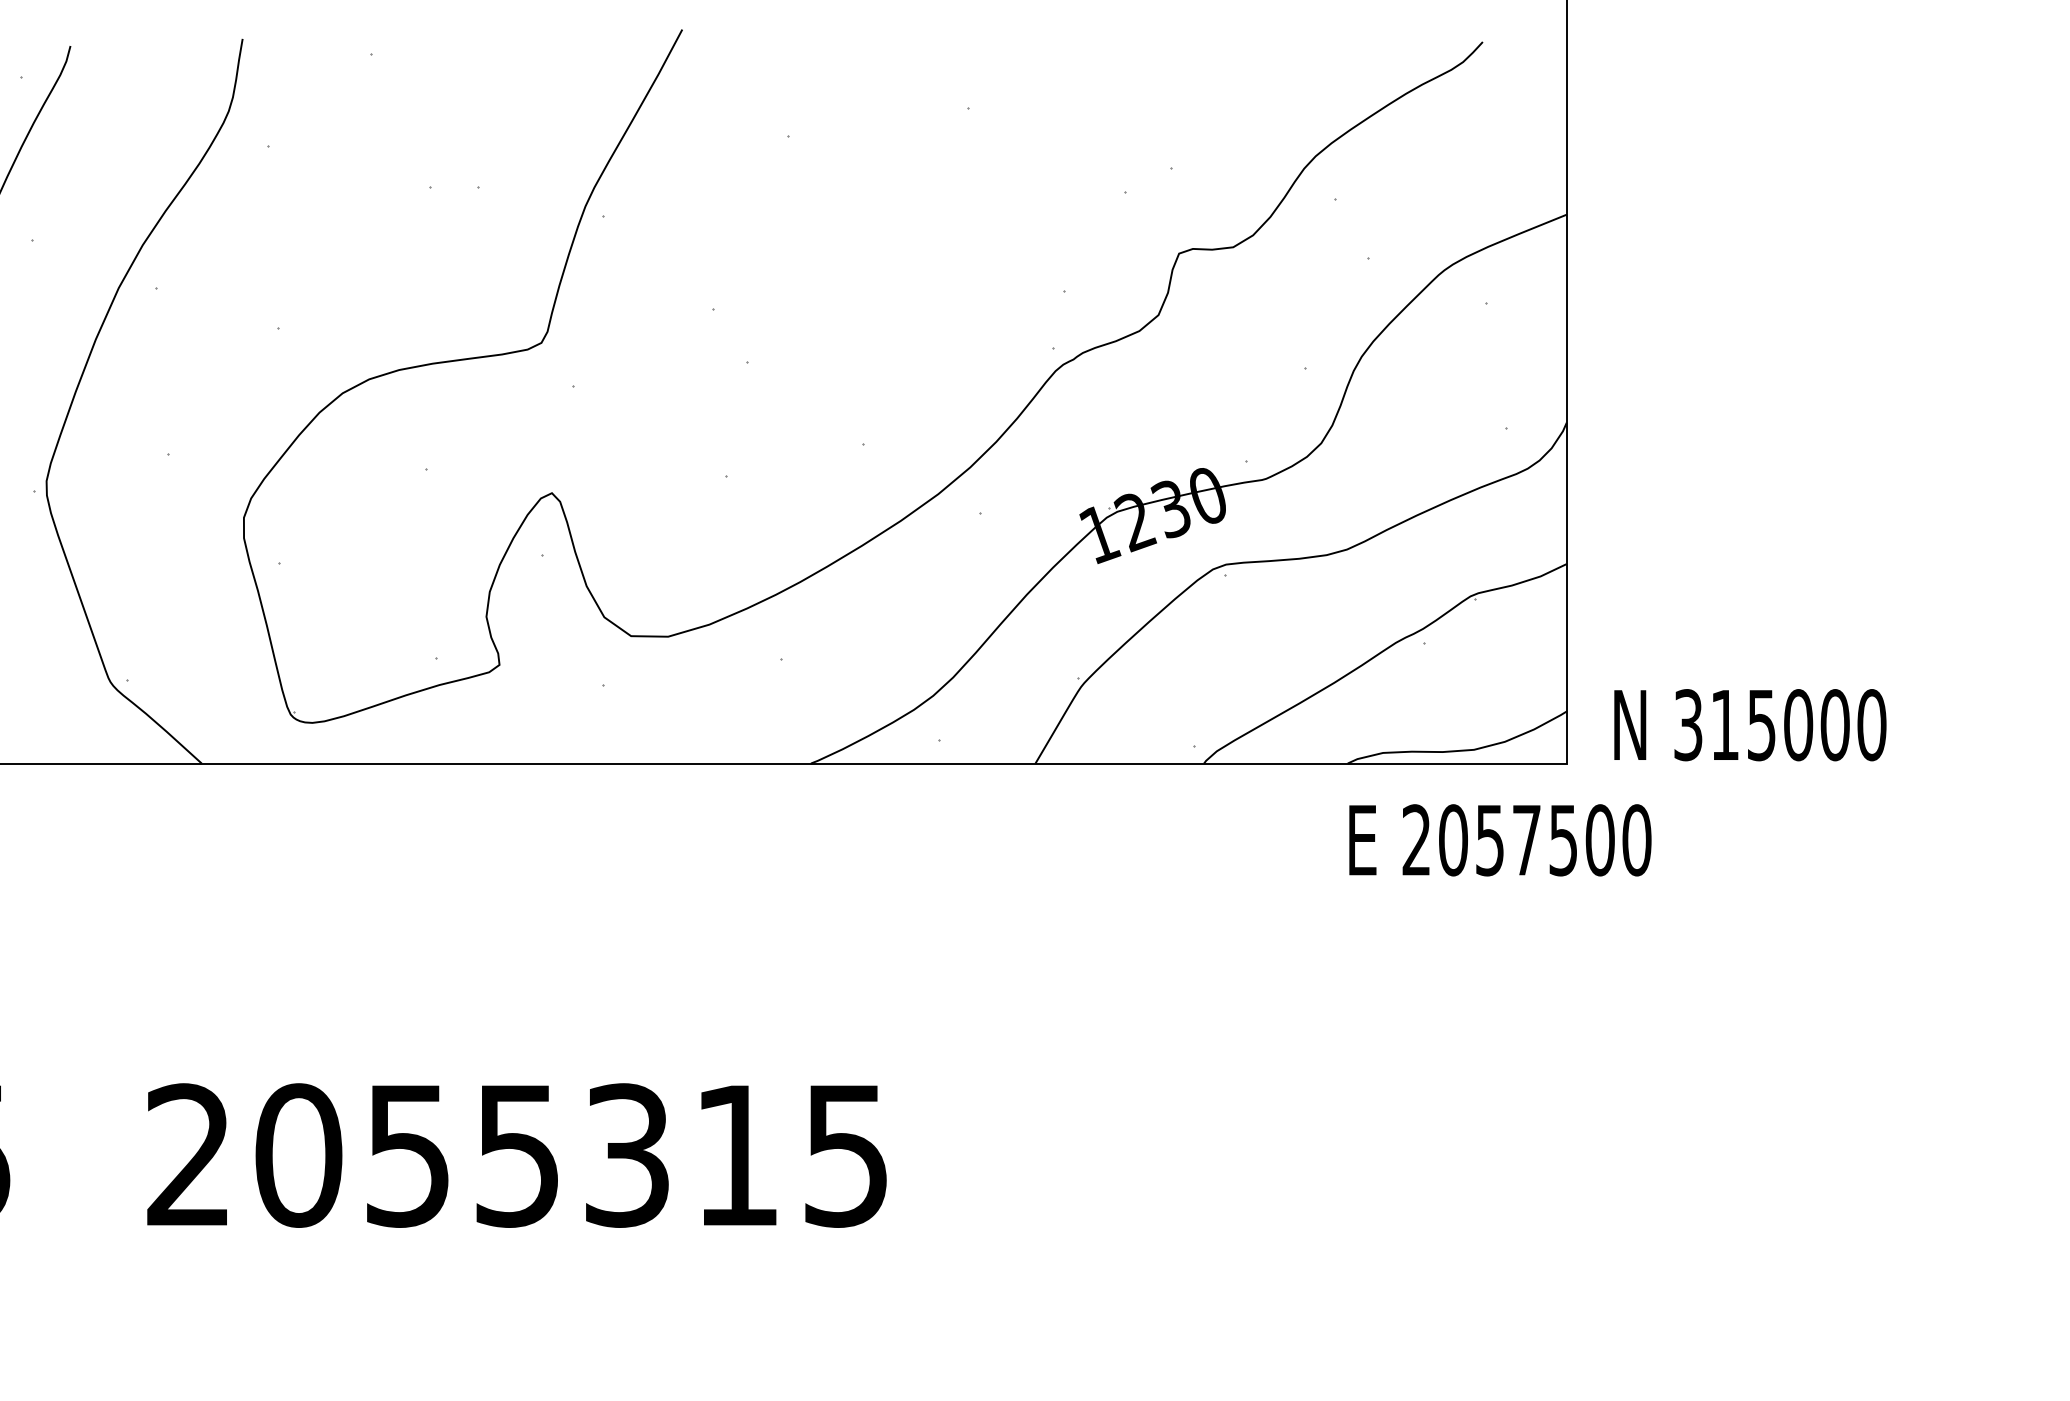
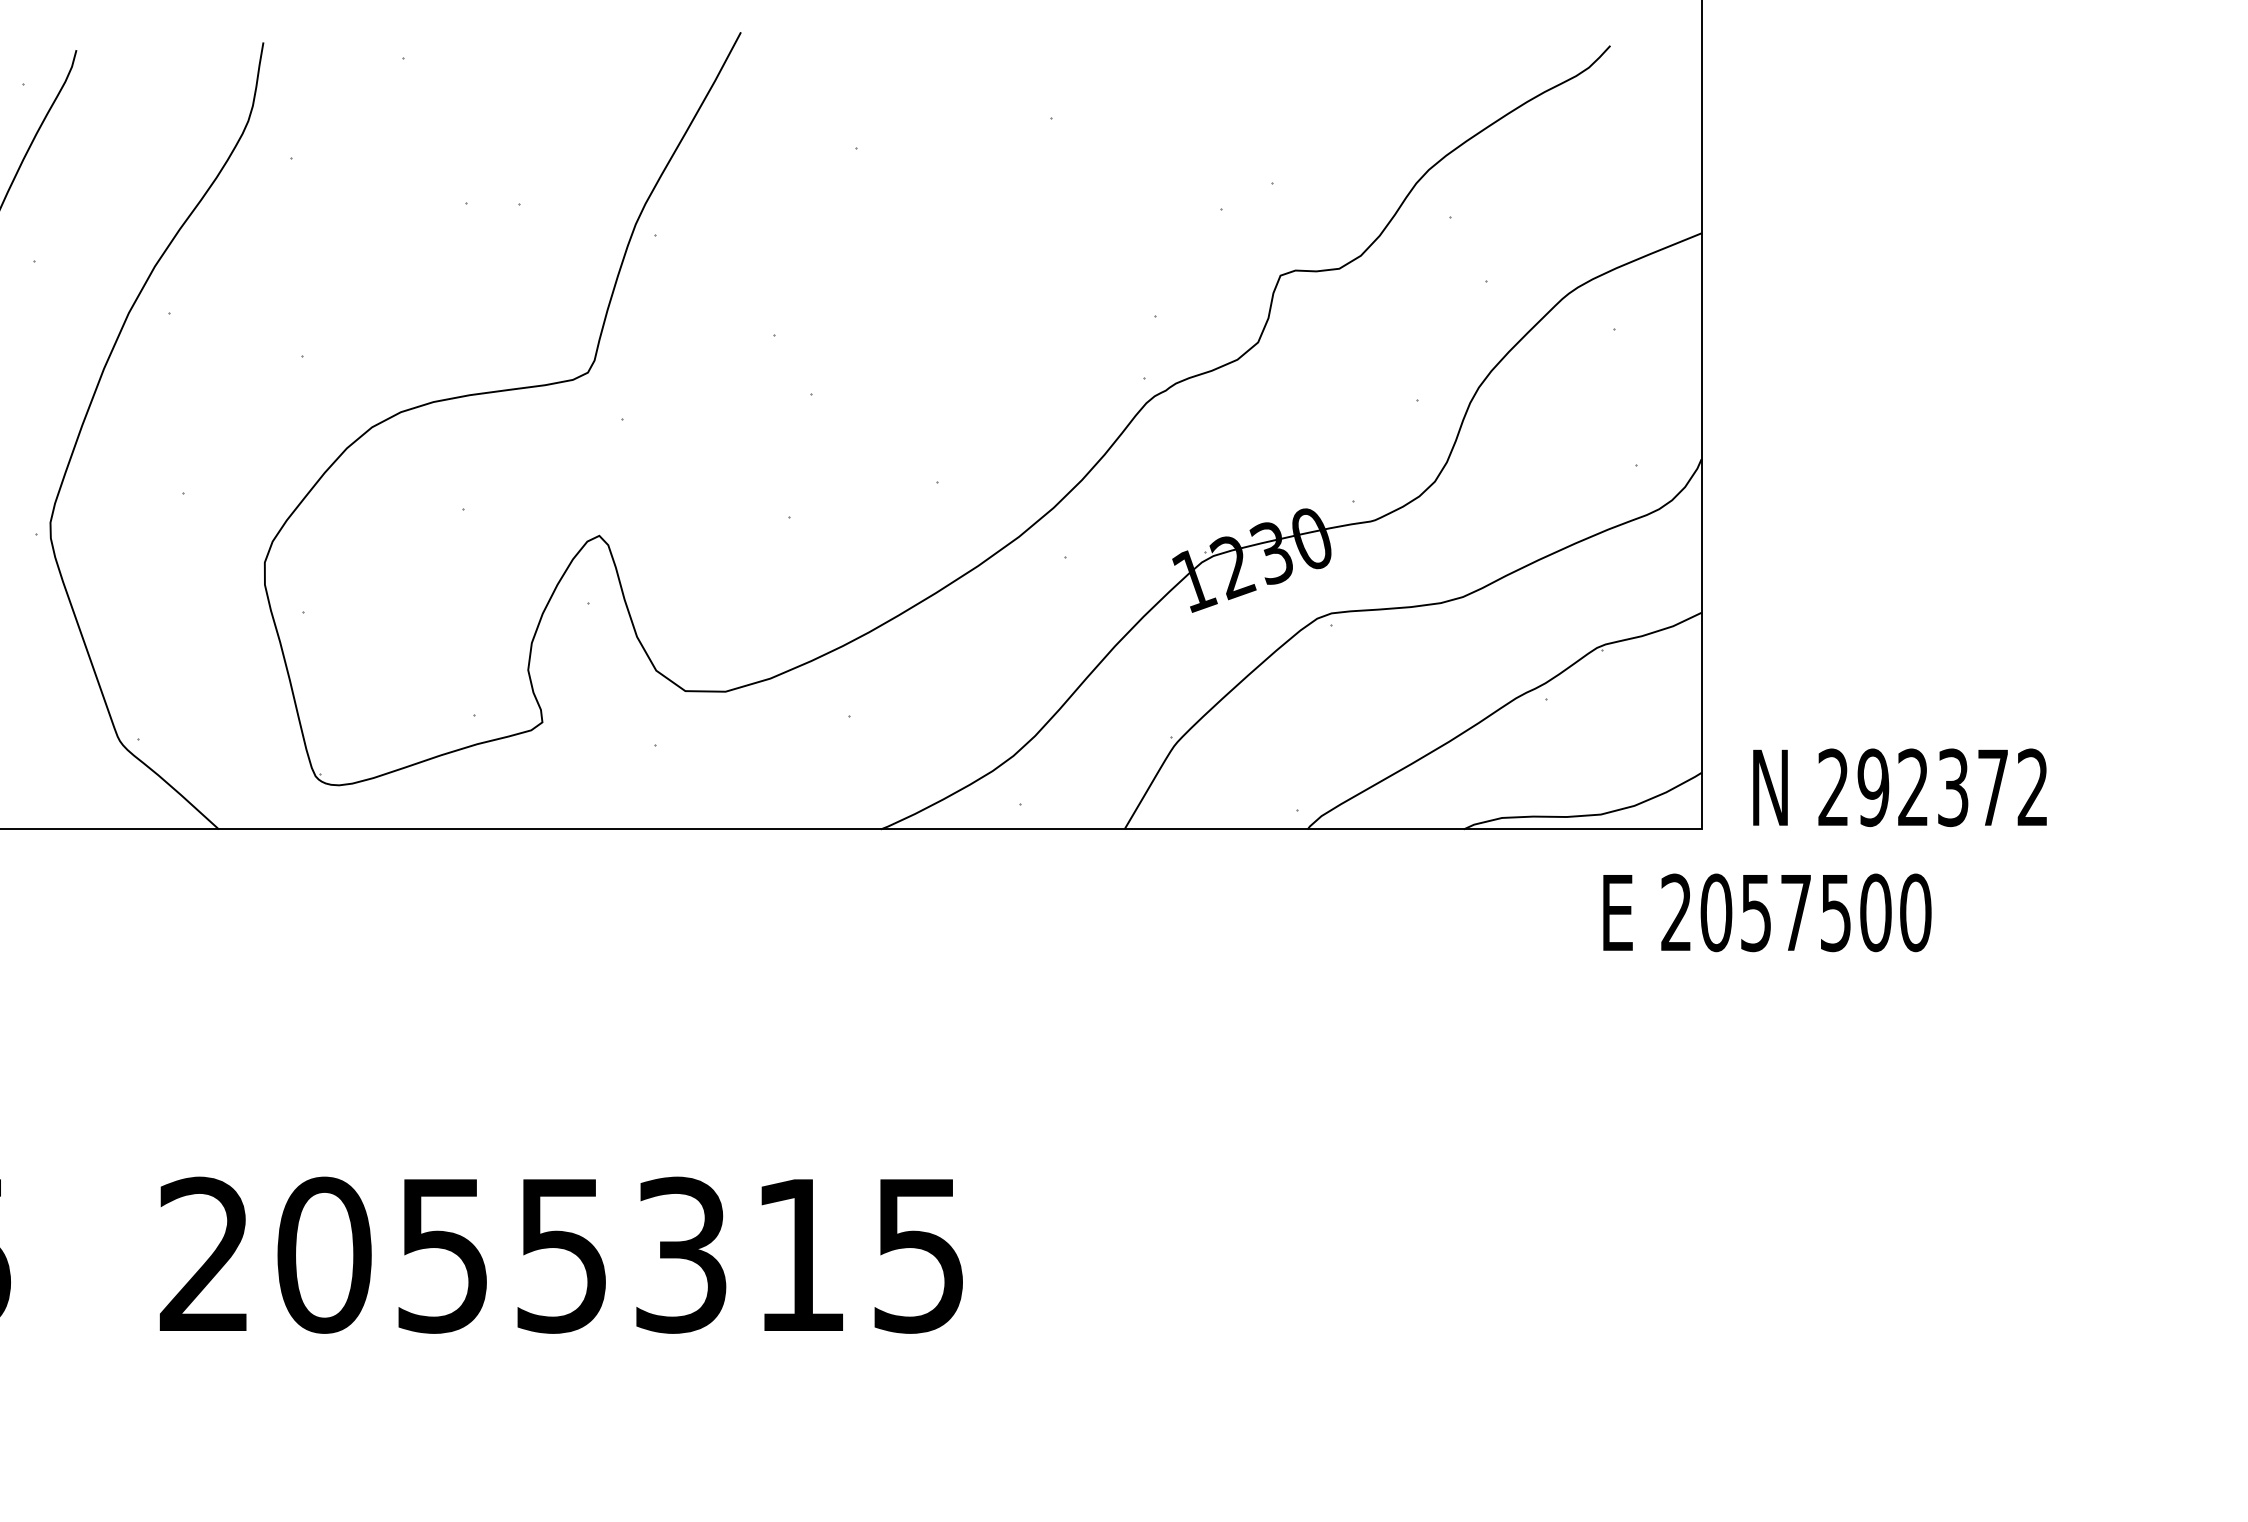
text: (1780, 725) -> (1933, 788), 315000 -> 292372
text: (1500, 840) -> (1767, 913), moved

